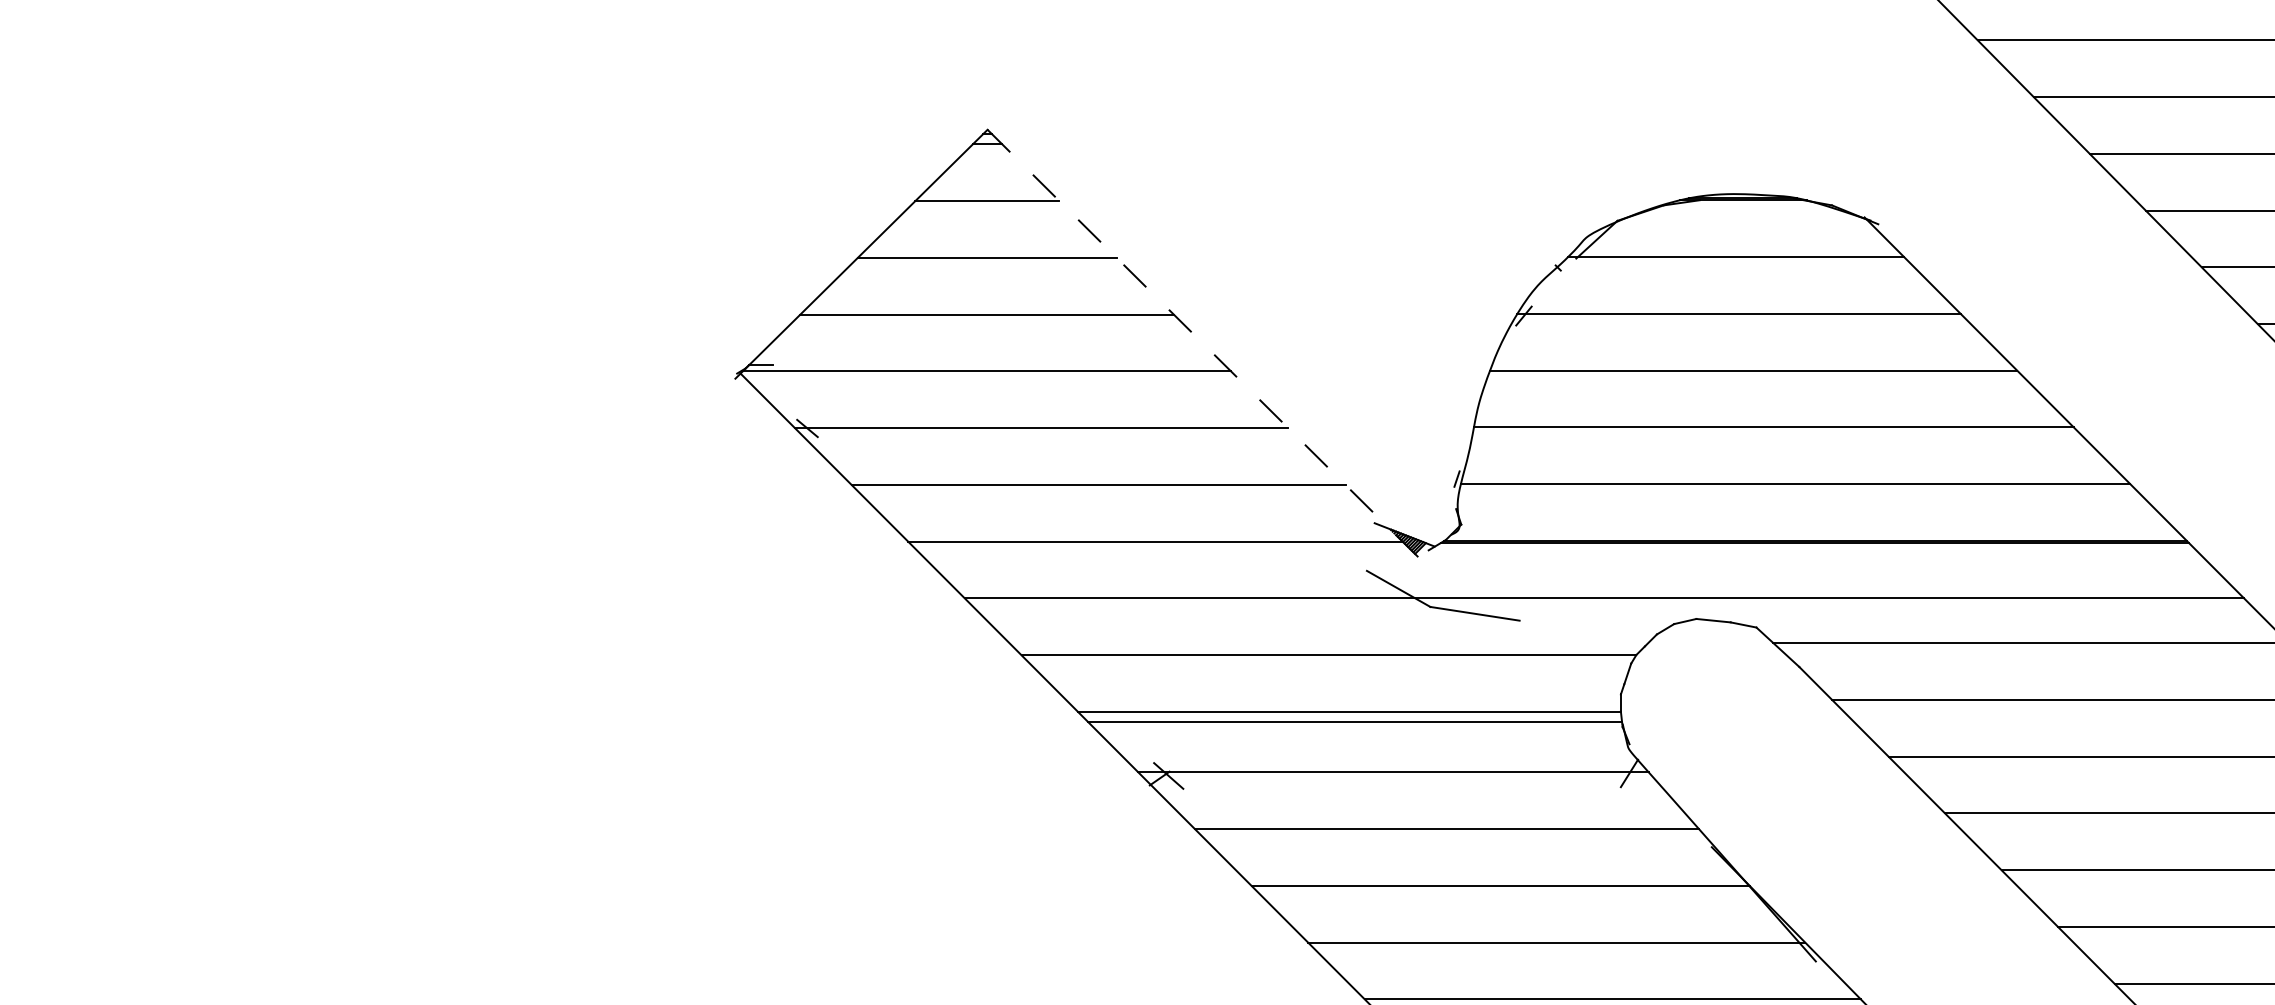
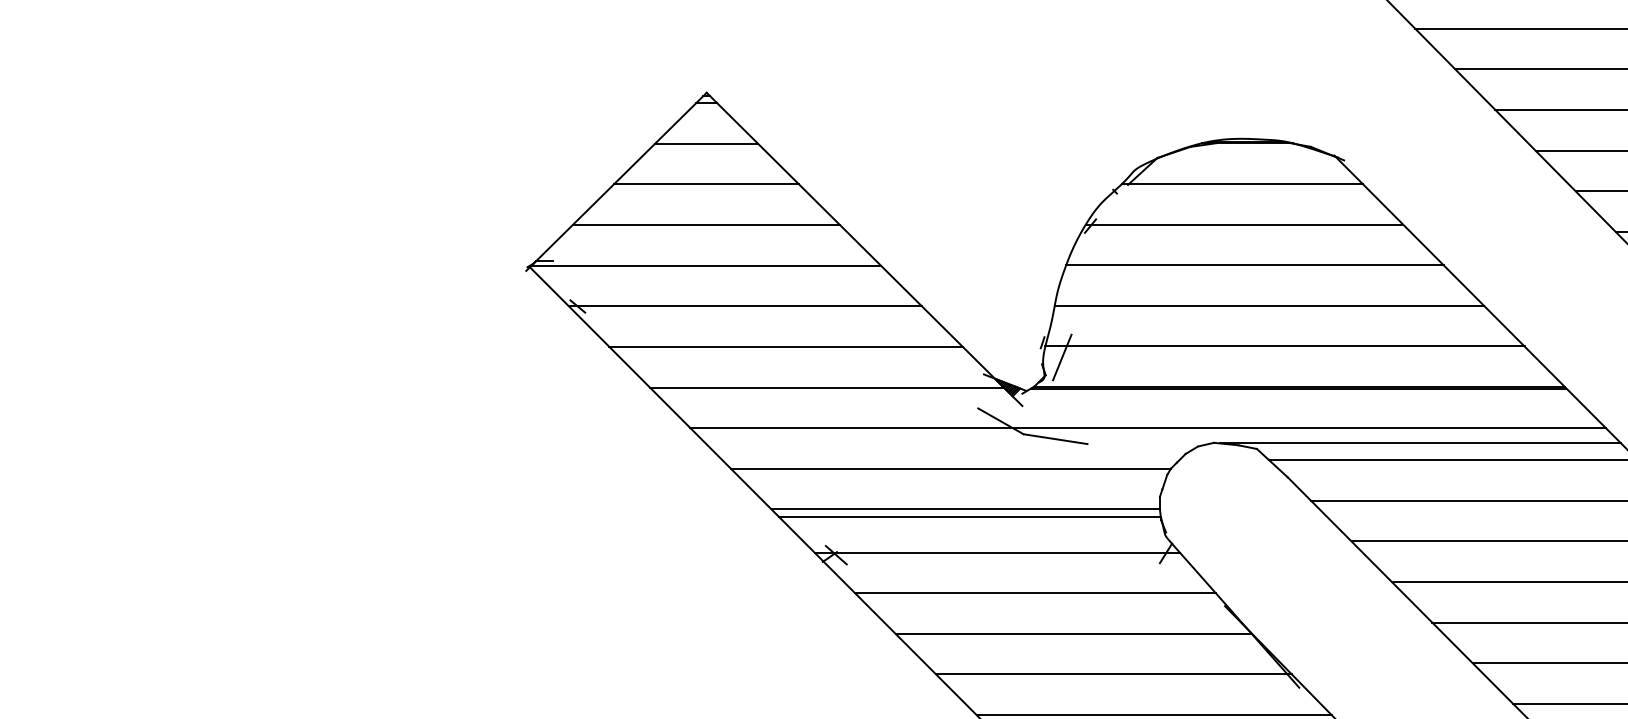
line: (1208, 348) -> (864, 249), dashed -> solid
line: (1484, 499) -> (1062, 357), added
line: (1984, 619) -> (1420, 443), added

